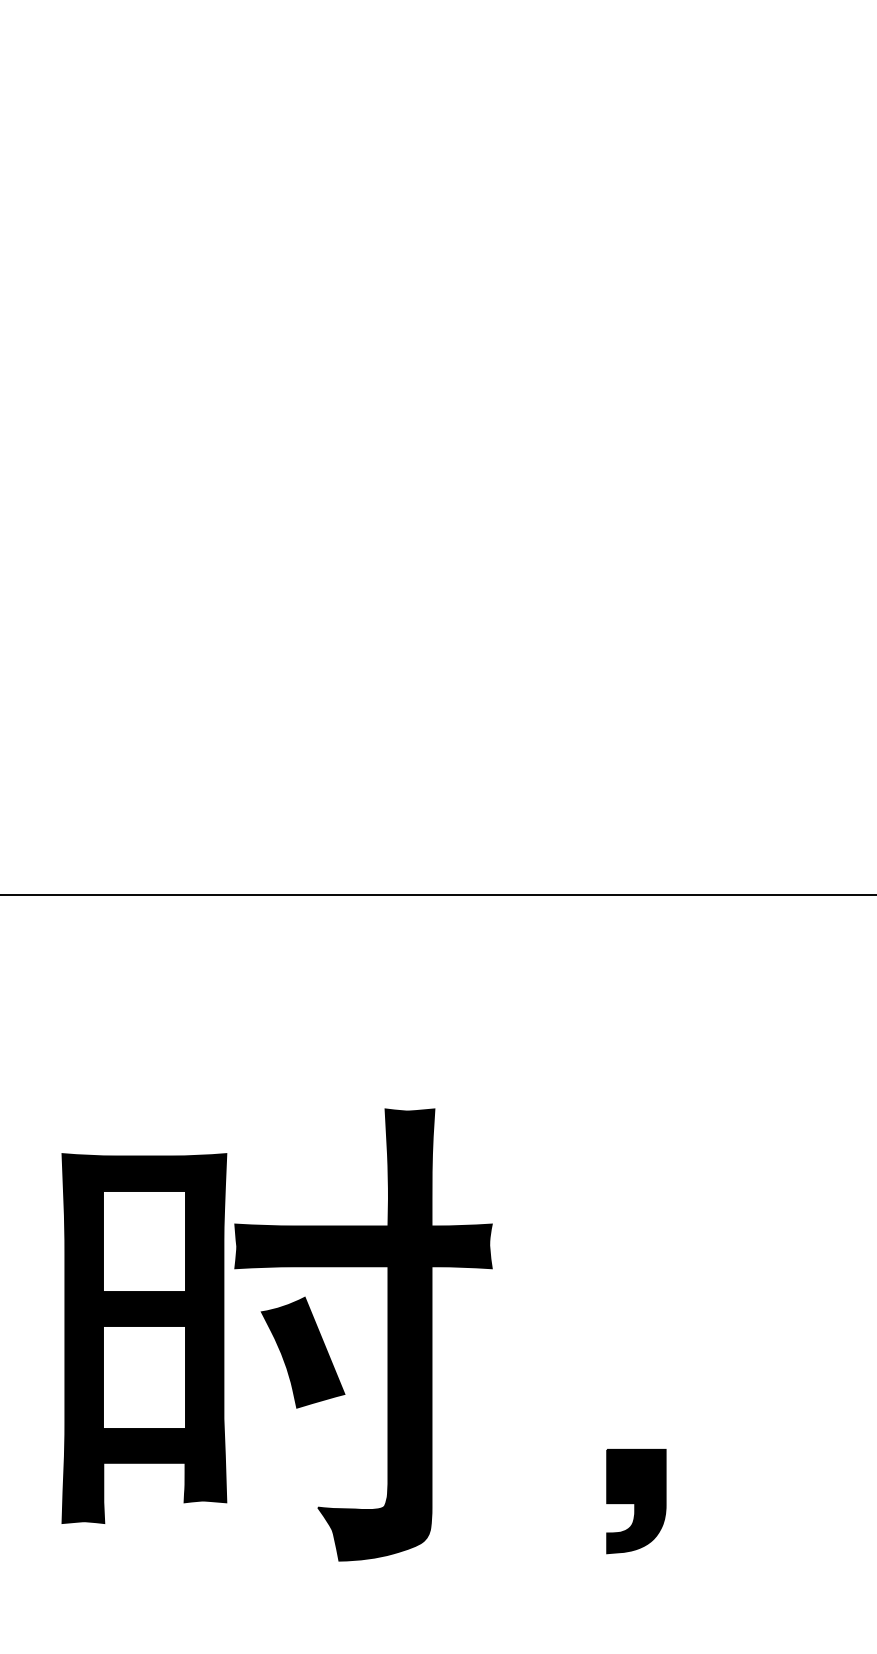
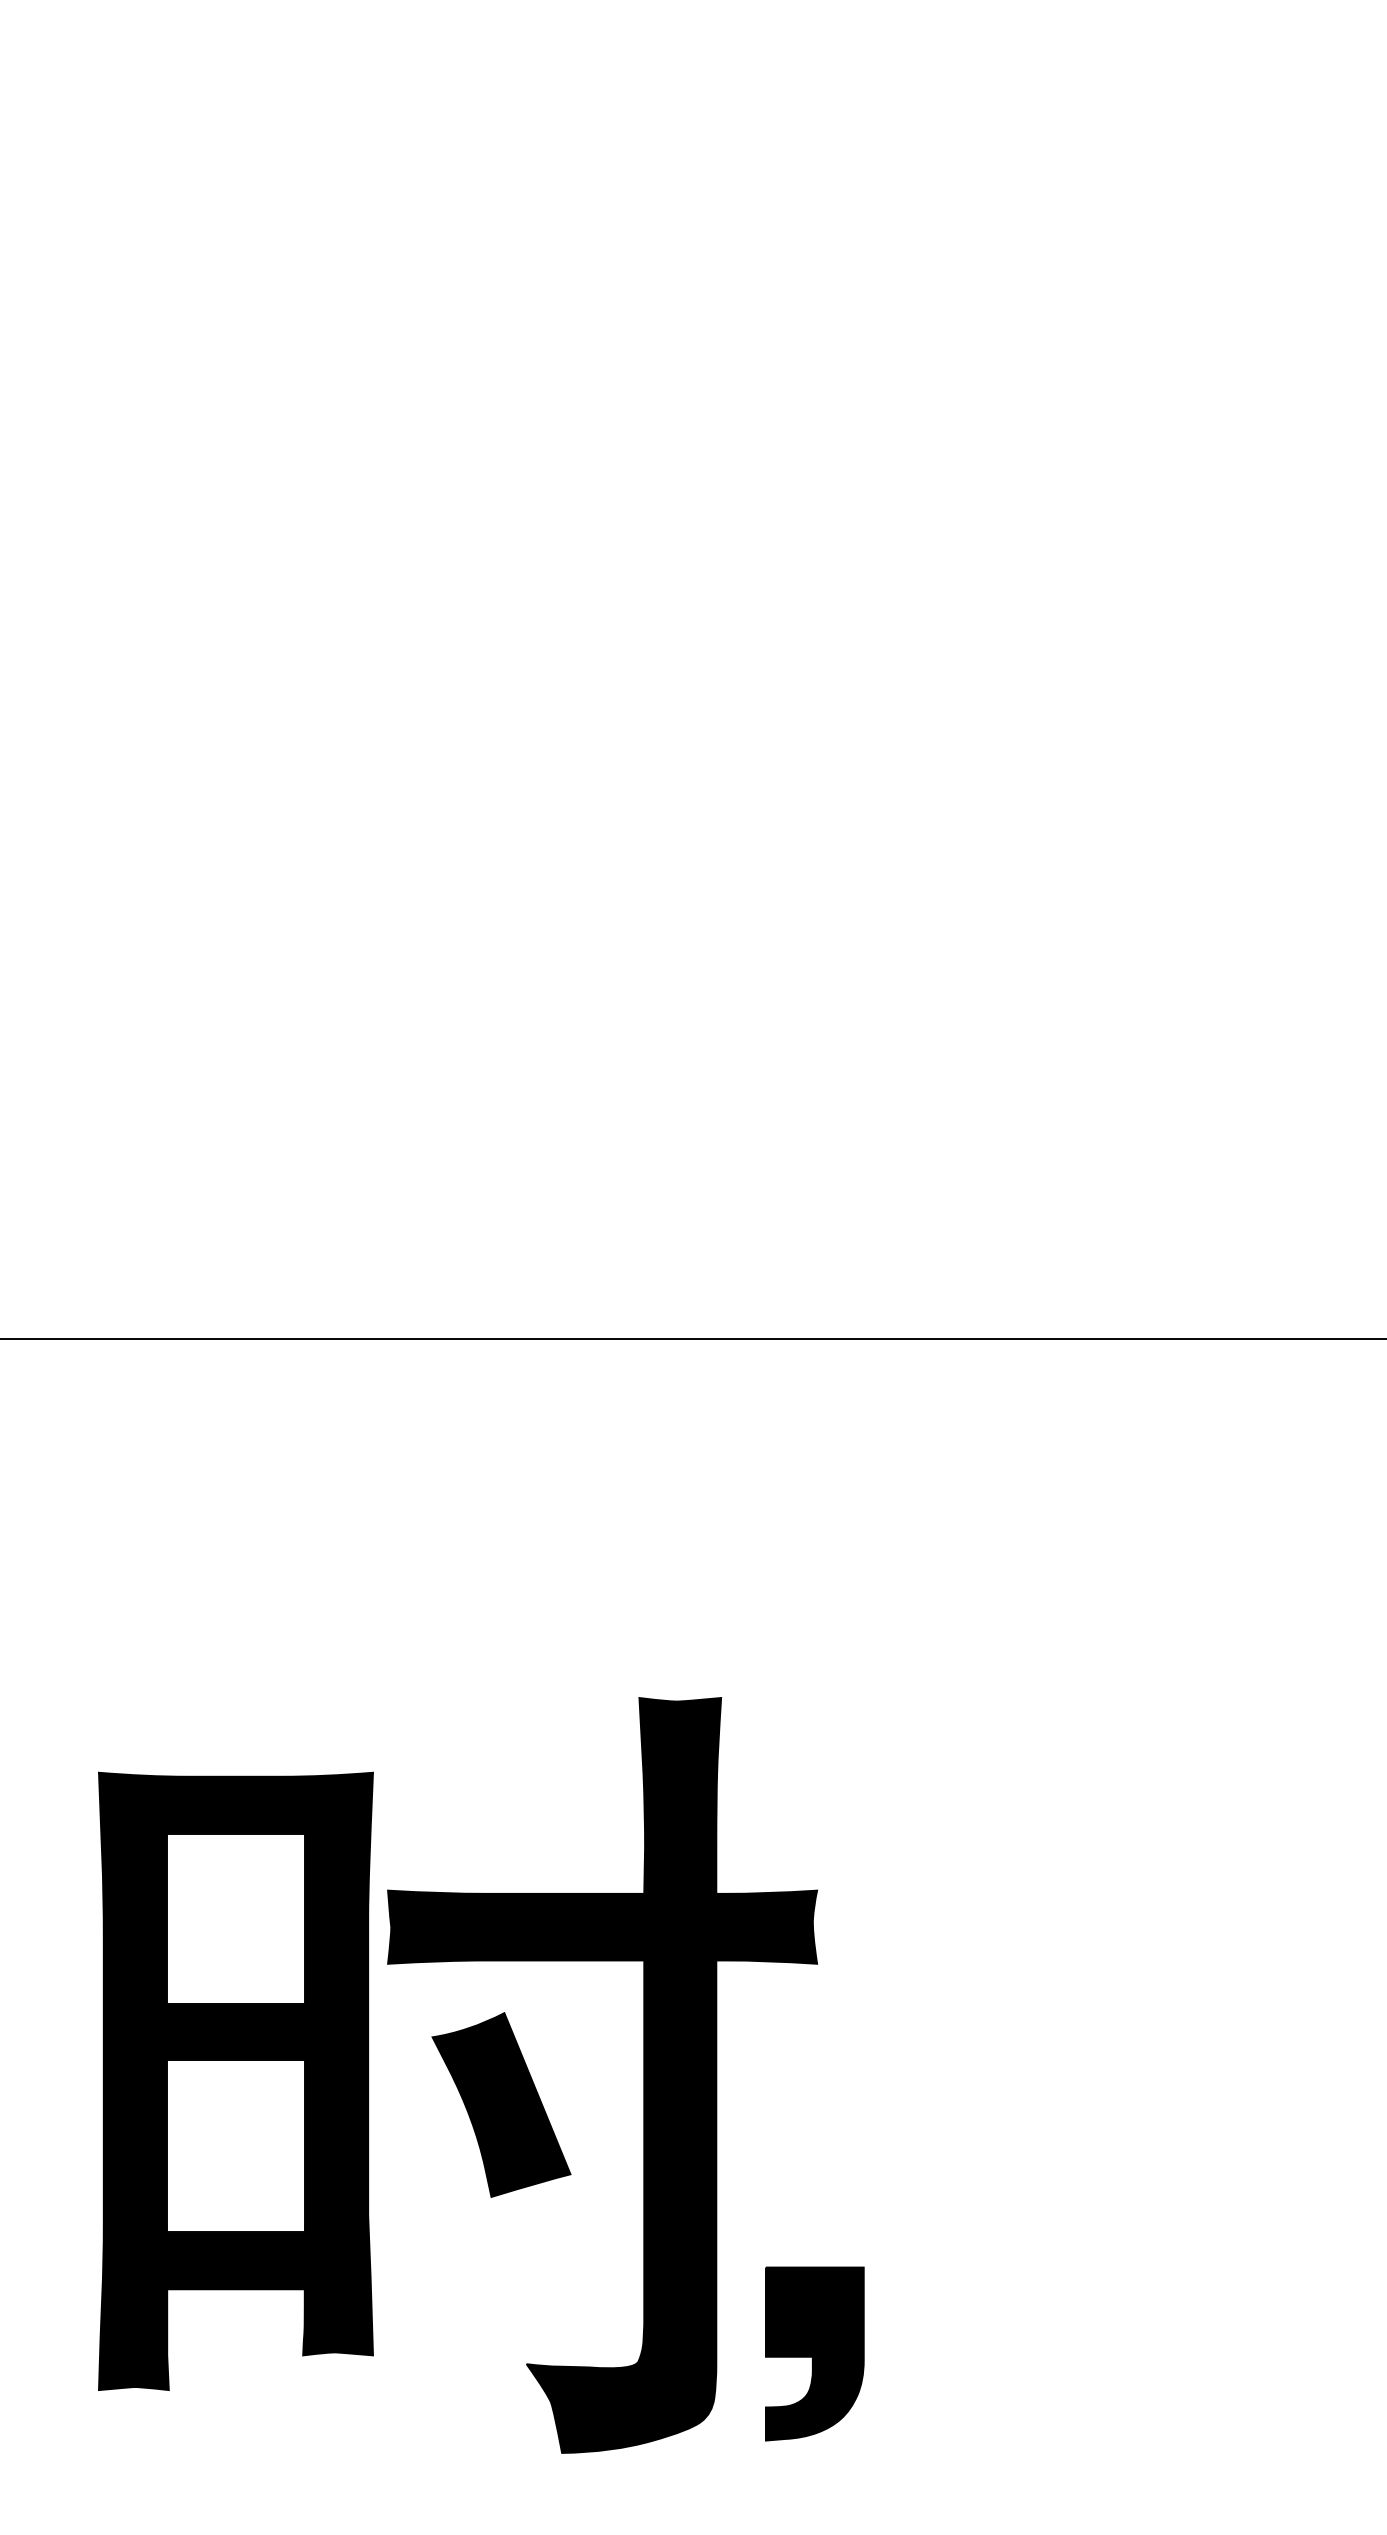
part: (636, 1501) -> (814, 2353), moved

